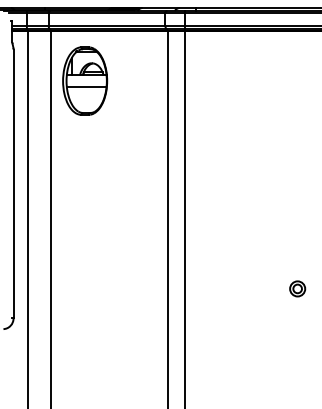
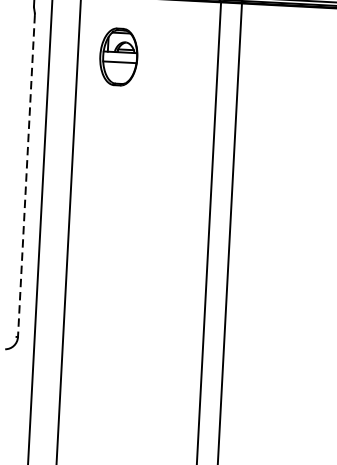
part: (85, 80) -> (119, 56), size x0.7
line: (13, 184) -> (26, 176), solid -> dashed

